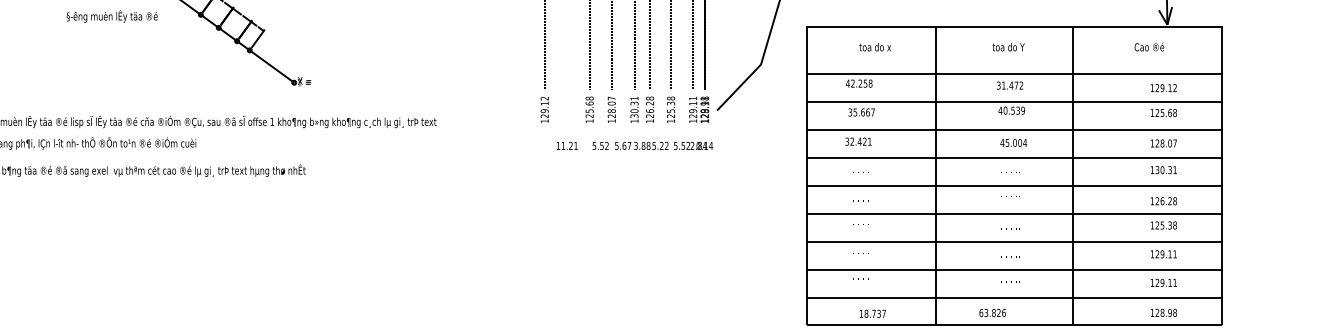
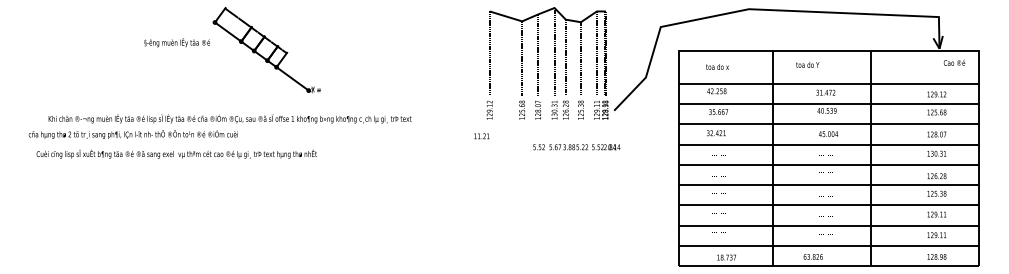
text: (875, 46) -> (717, 66), moved
text: (1008, 46) -> (807, 64), moved
text: (1149, 46) -> (954, 62), moved
text: (566, 146) -> (481, 136), moved
text: (652, 146) -> (576, 147), moved

